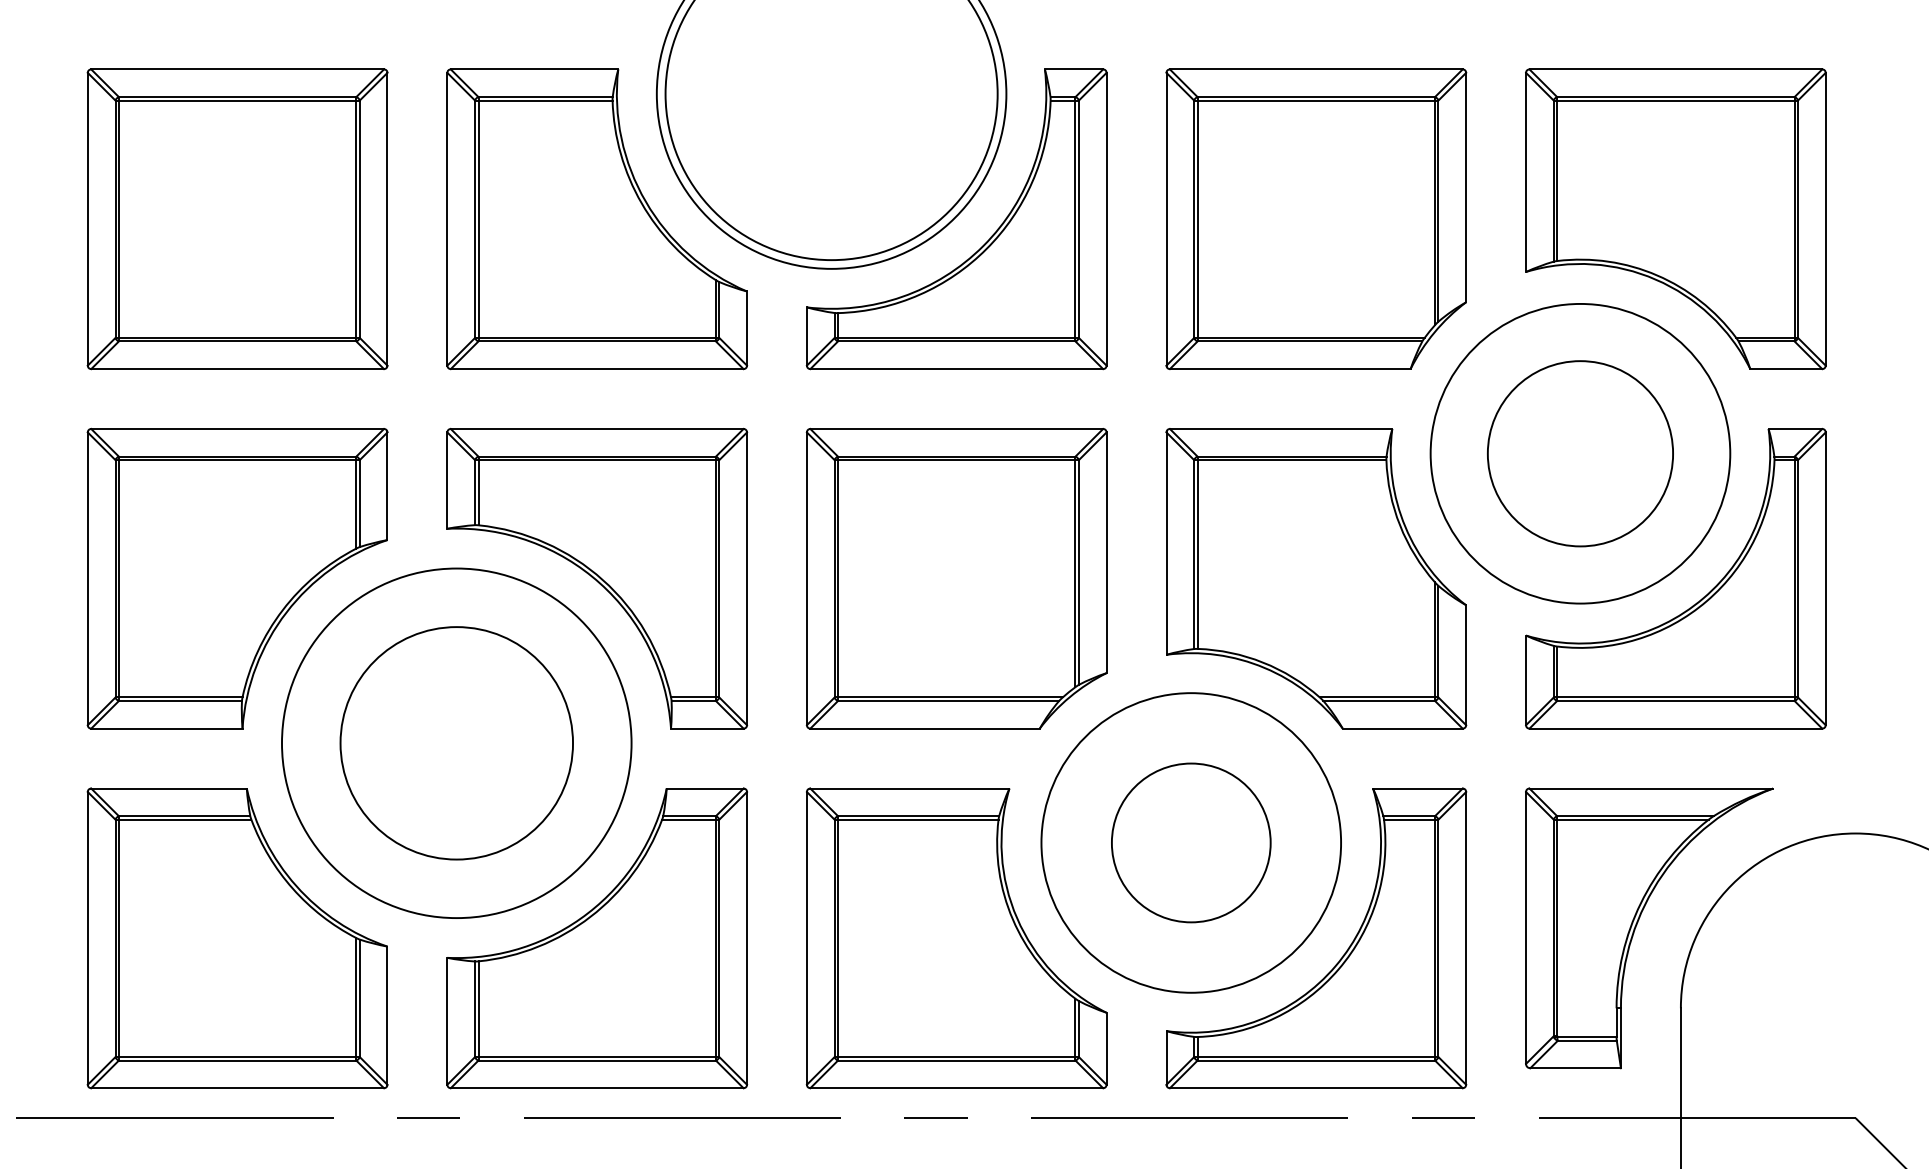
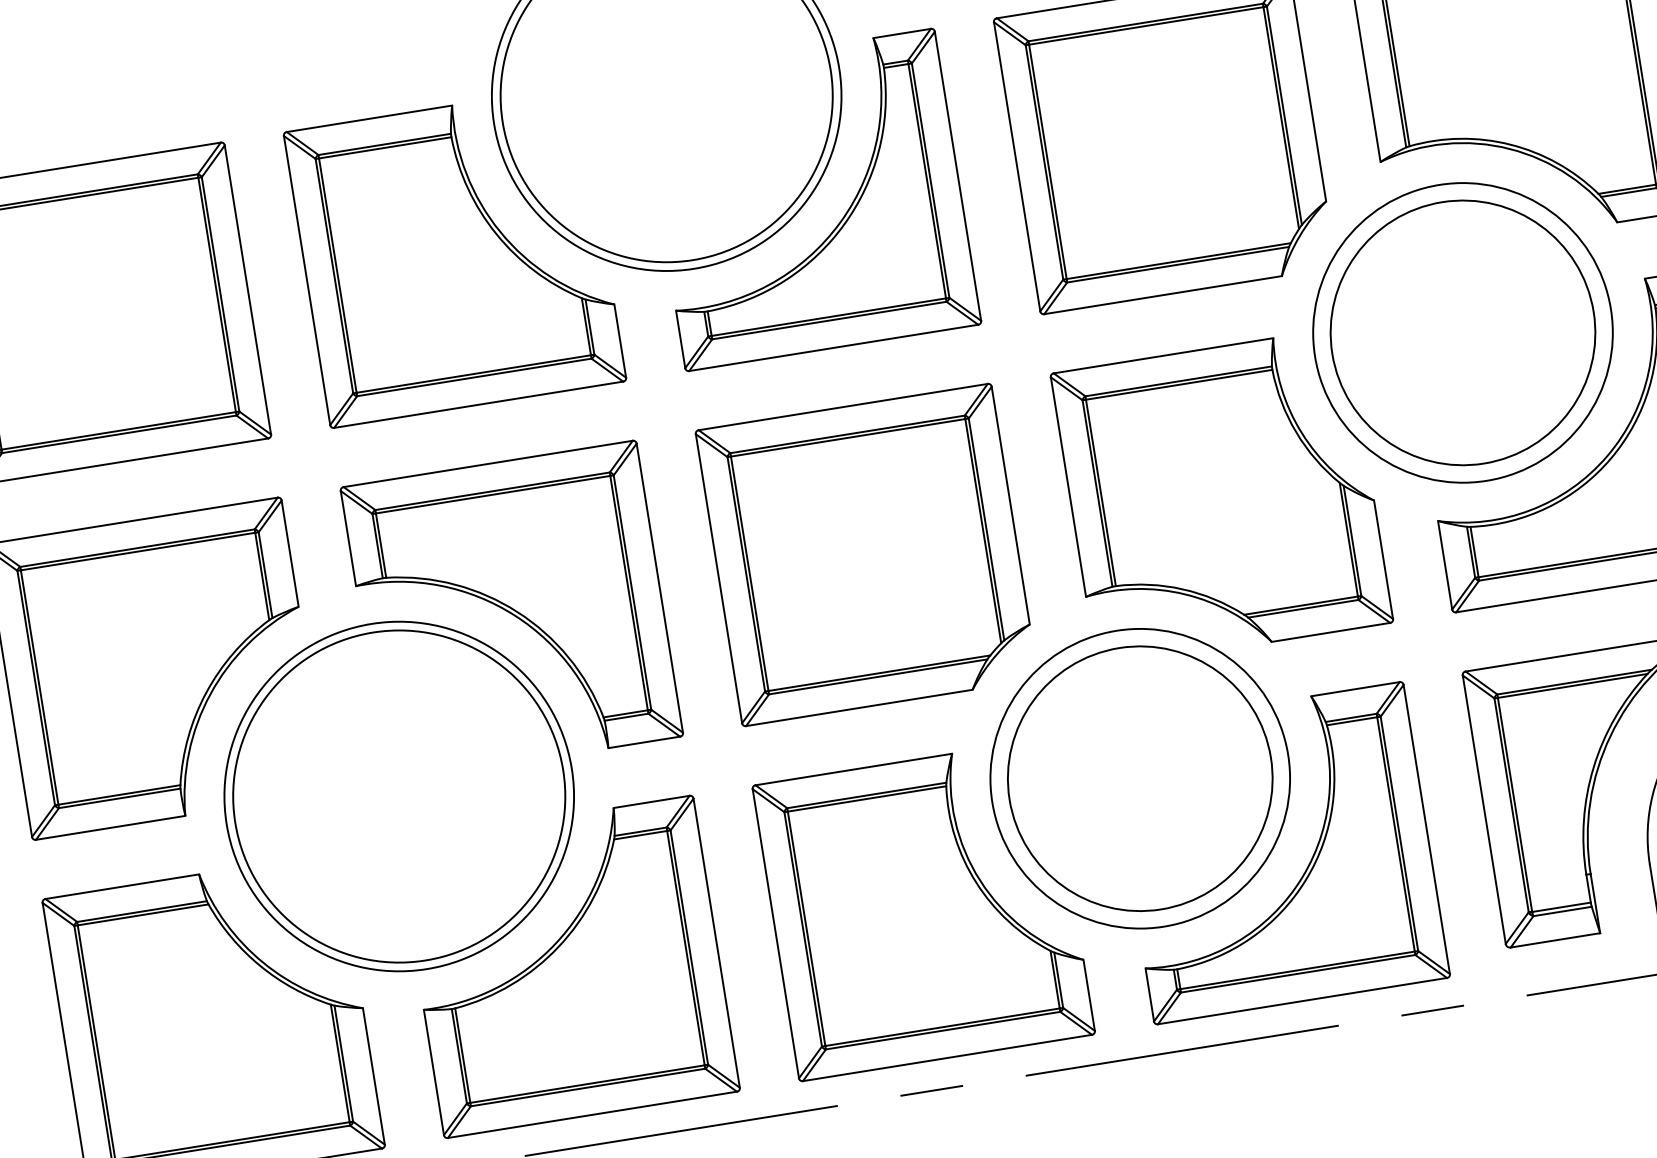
circle: (1580, 453) -> (1462, 332), size x1.43
circle: (456, 743) -> (399, 796), size x1.43
circle: (1190, 842) -> (1139, 778), size x1.67

